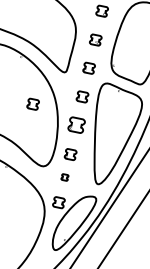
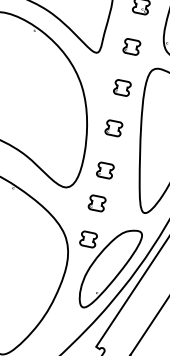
part: (32, 103) -> (50, 97), removed
part: (76, 124) -> (113, 127), size x0.71
part: (64, 177) -> (96, 203), size x1.67

